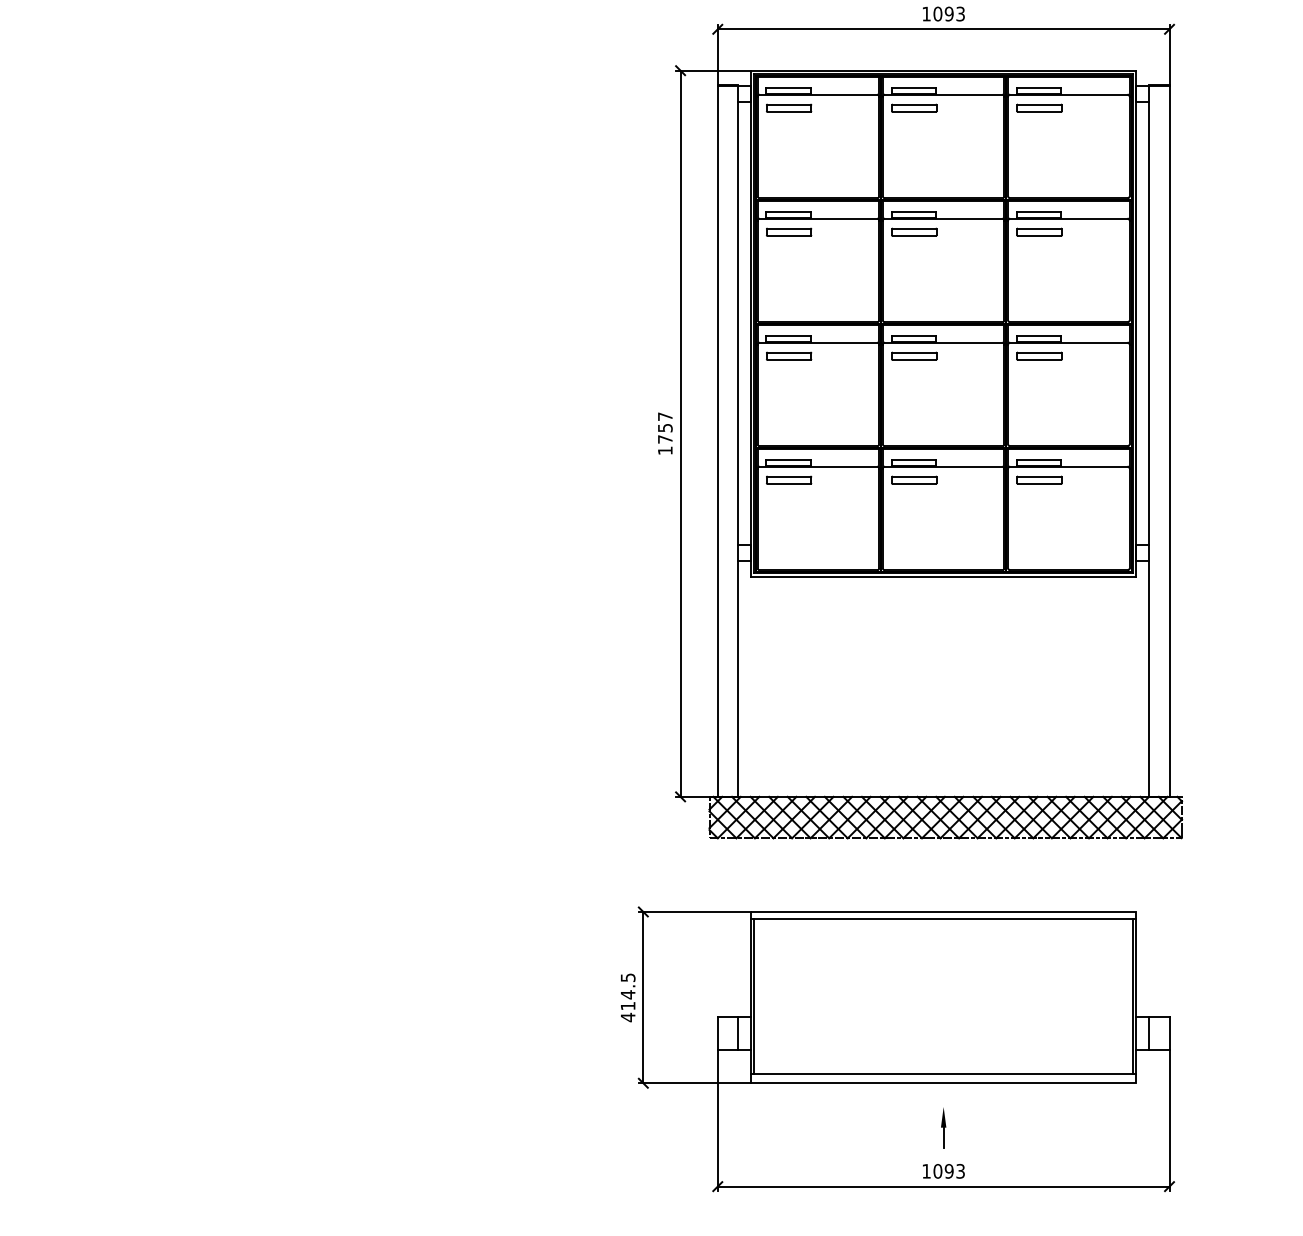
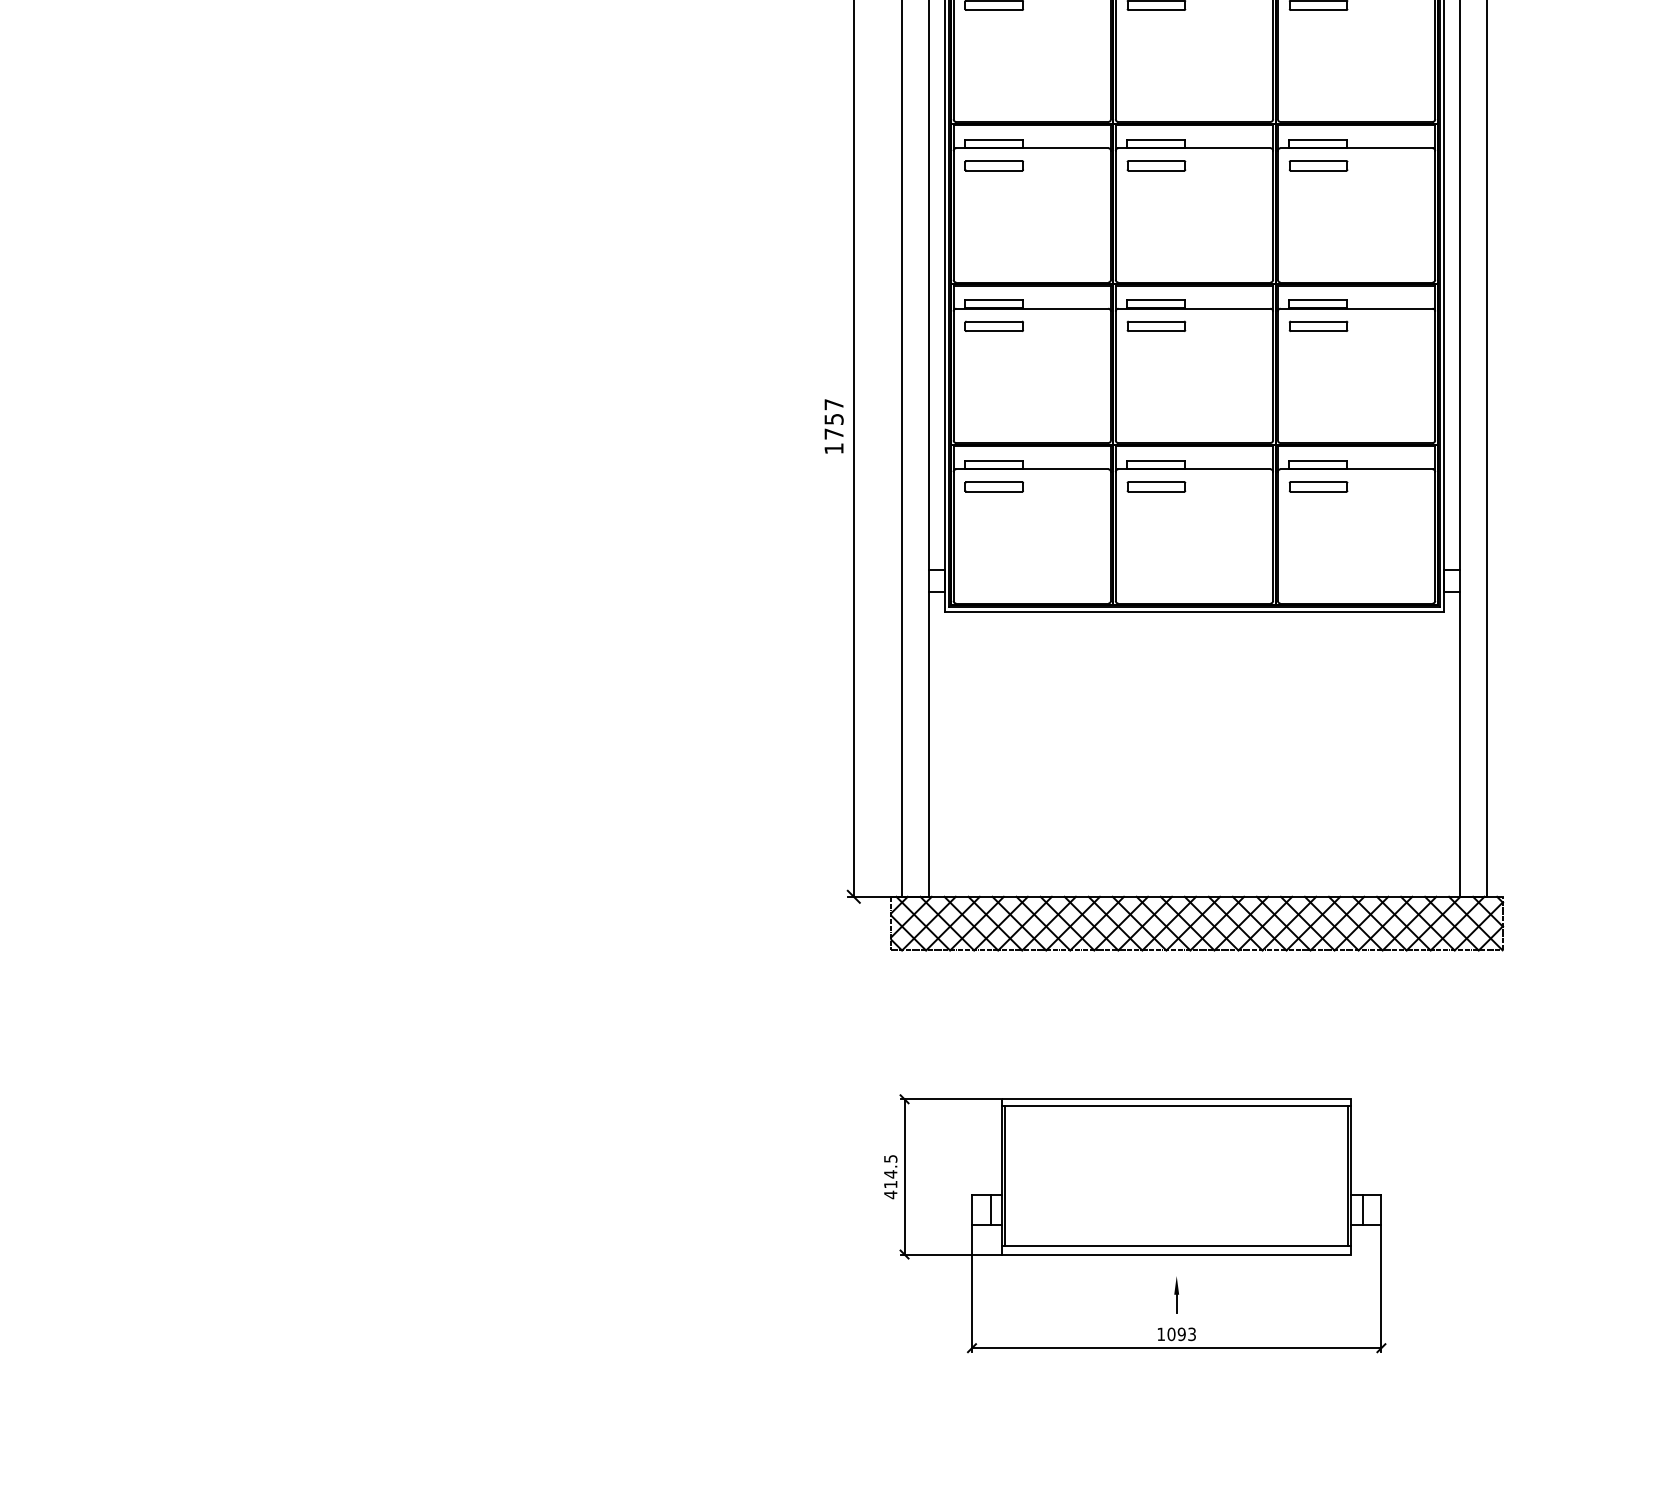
part: (897, 1049) -> (1134, 1223), size x0.7

